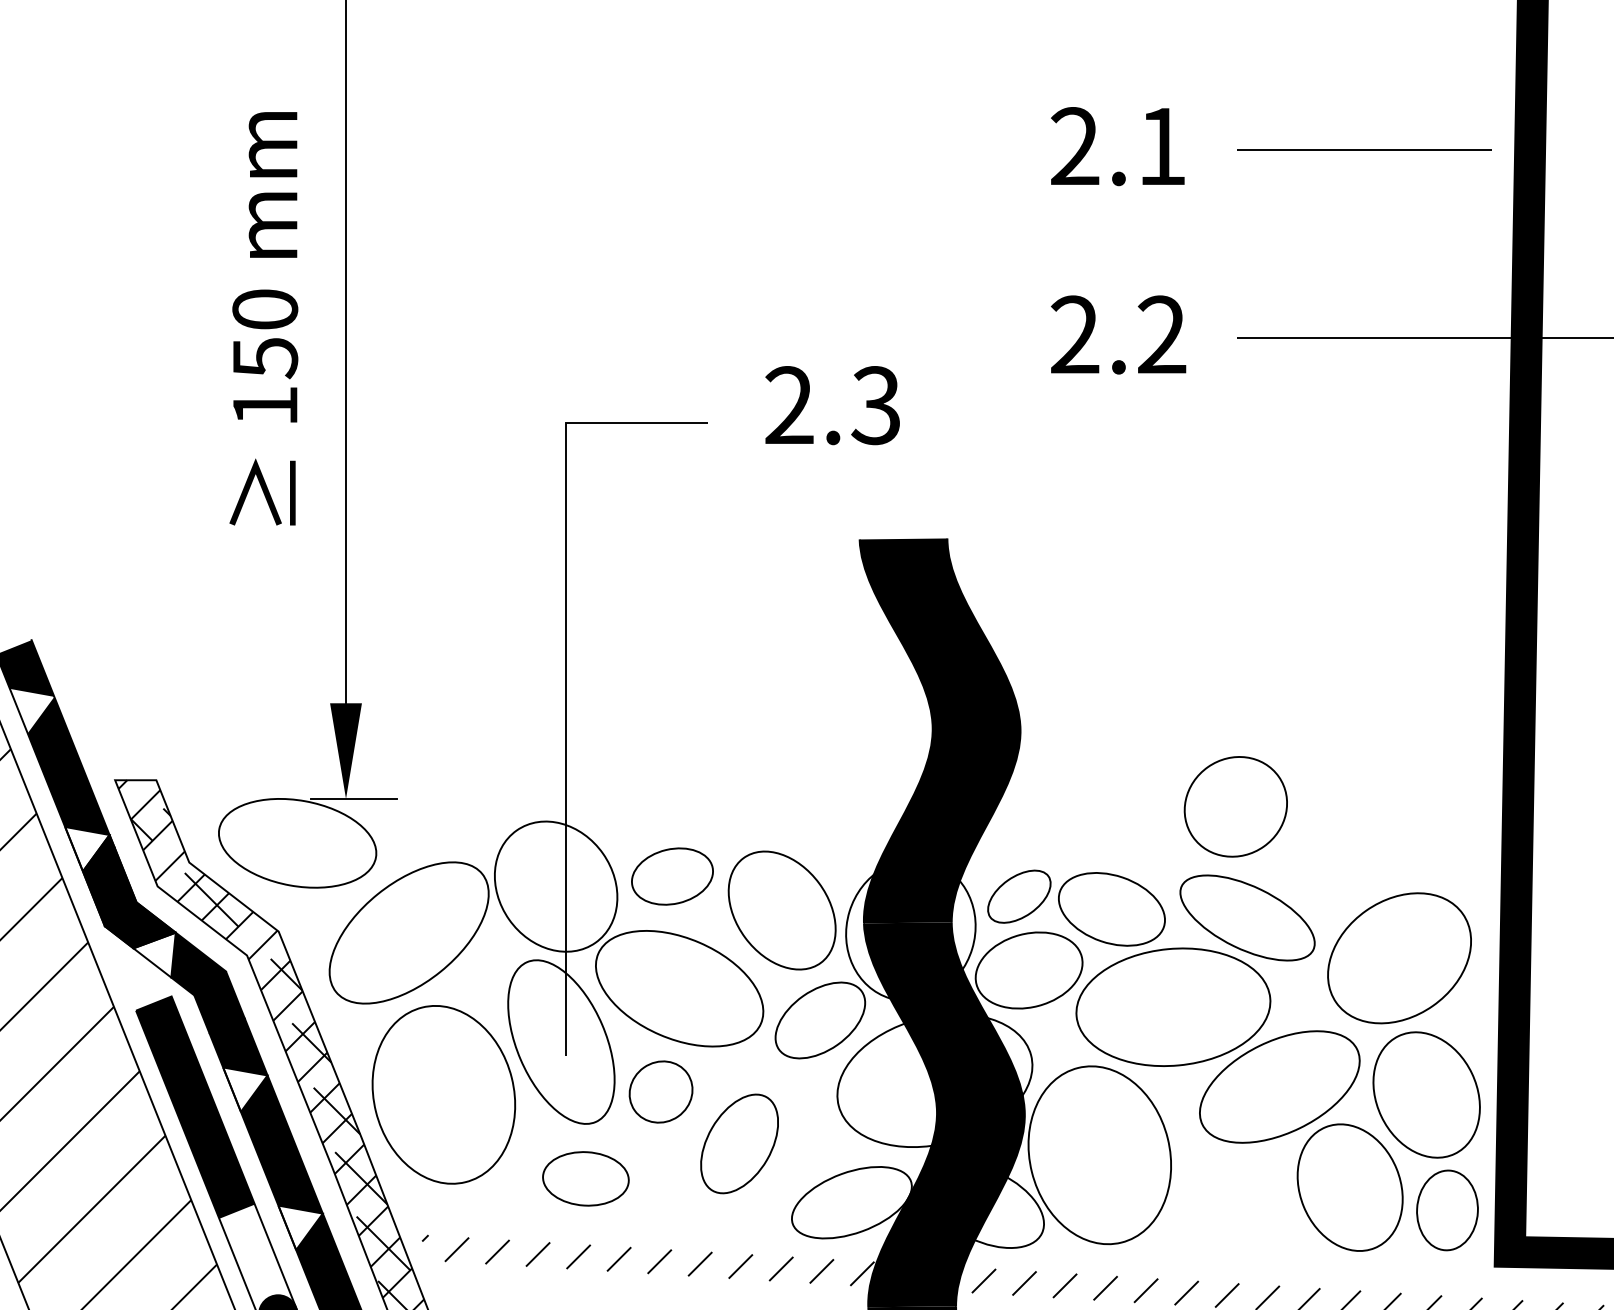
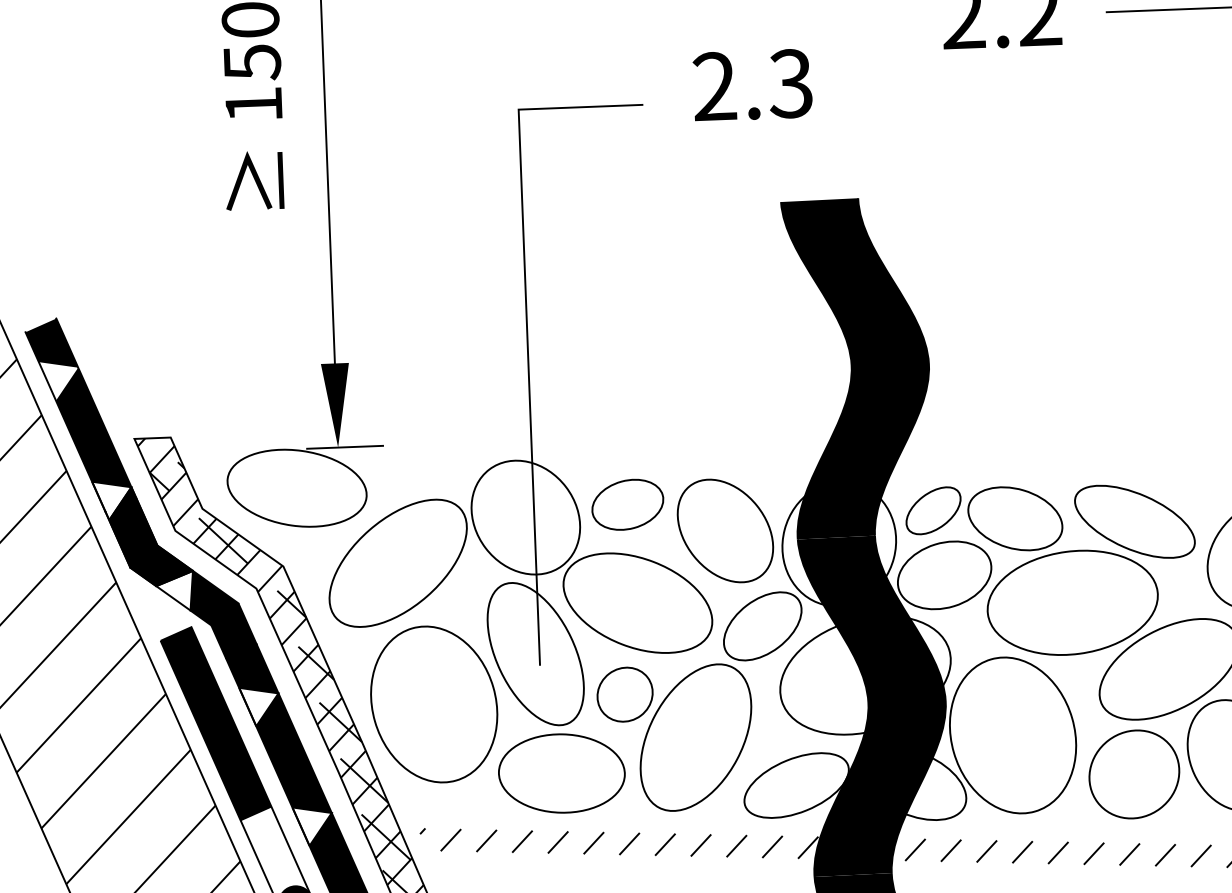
part: (1235, 806) -> (1134, 774), moved
part: (739, 1143) -> (695, 737), size x1.67
part: (585, 1178) -> (561, 773), size x1.67

